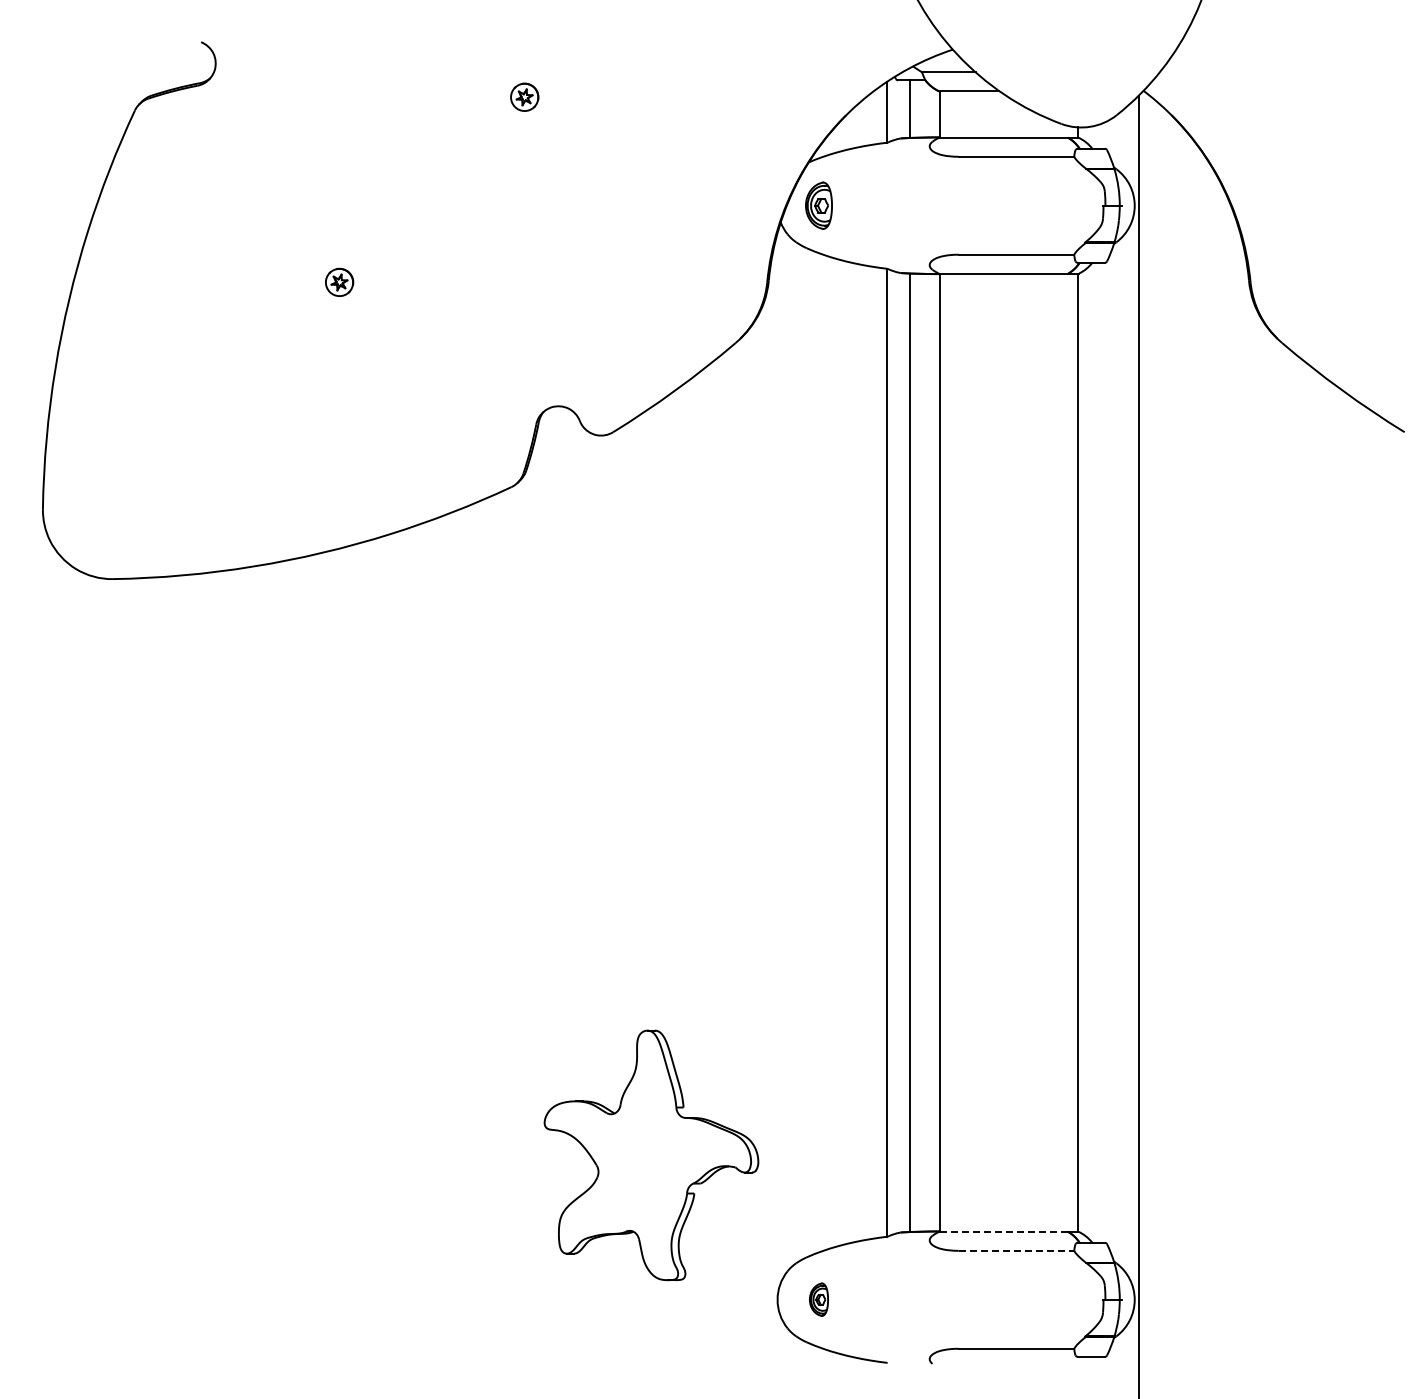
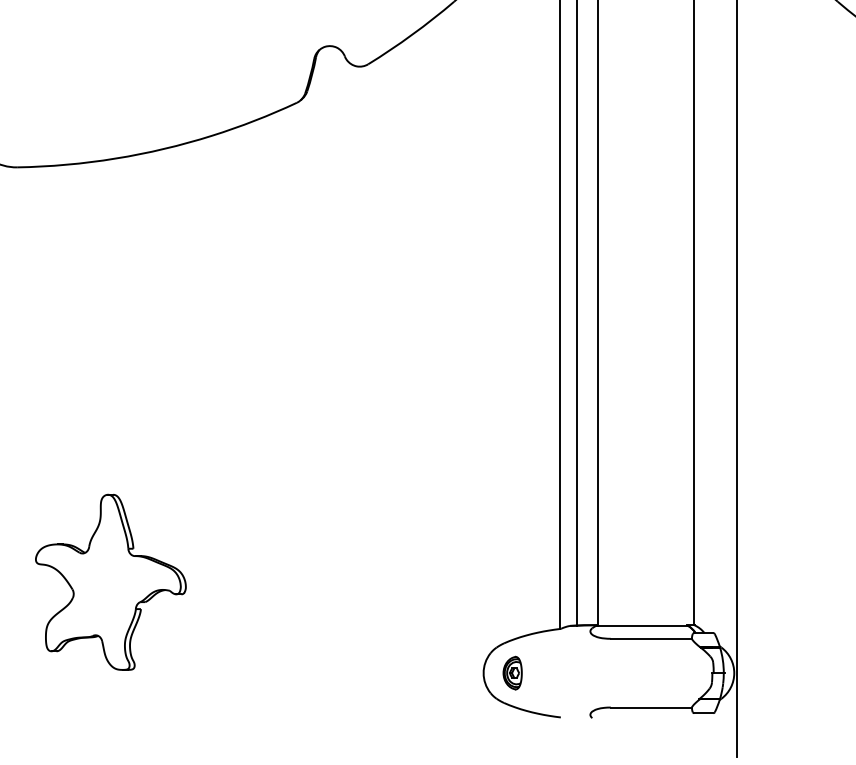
part: (651, 1155) -> (110, 582), moved
line: (1003, 1232) -> (642, 625), dashed -> solid
line: (1016, 1250) -> (651, 638), dashed -> solid
part: (818, 1299) -> (512, 672), size x1.43

